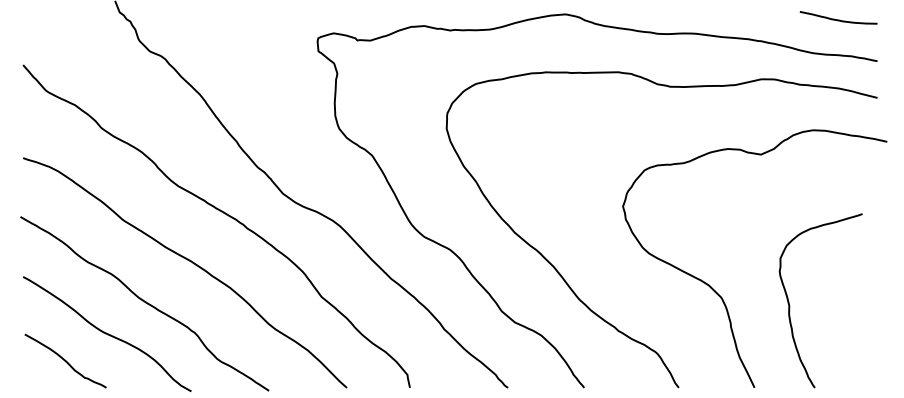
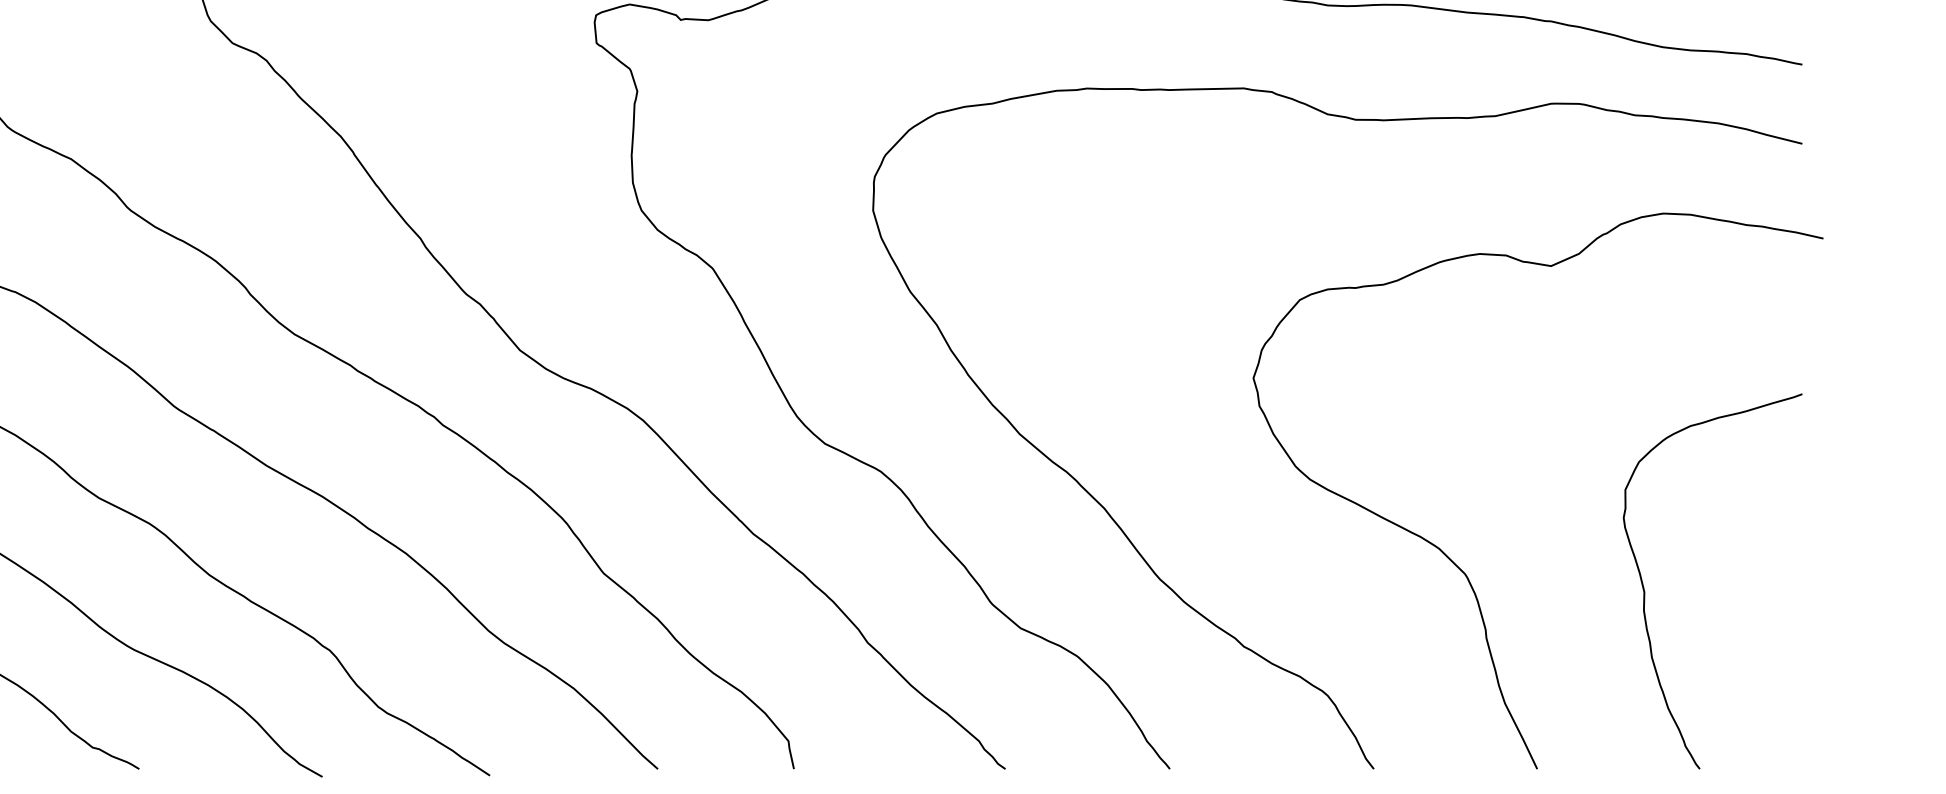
curve: (790, 305) -> (1647, 591), moved

